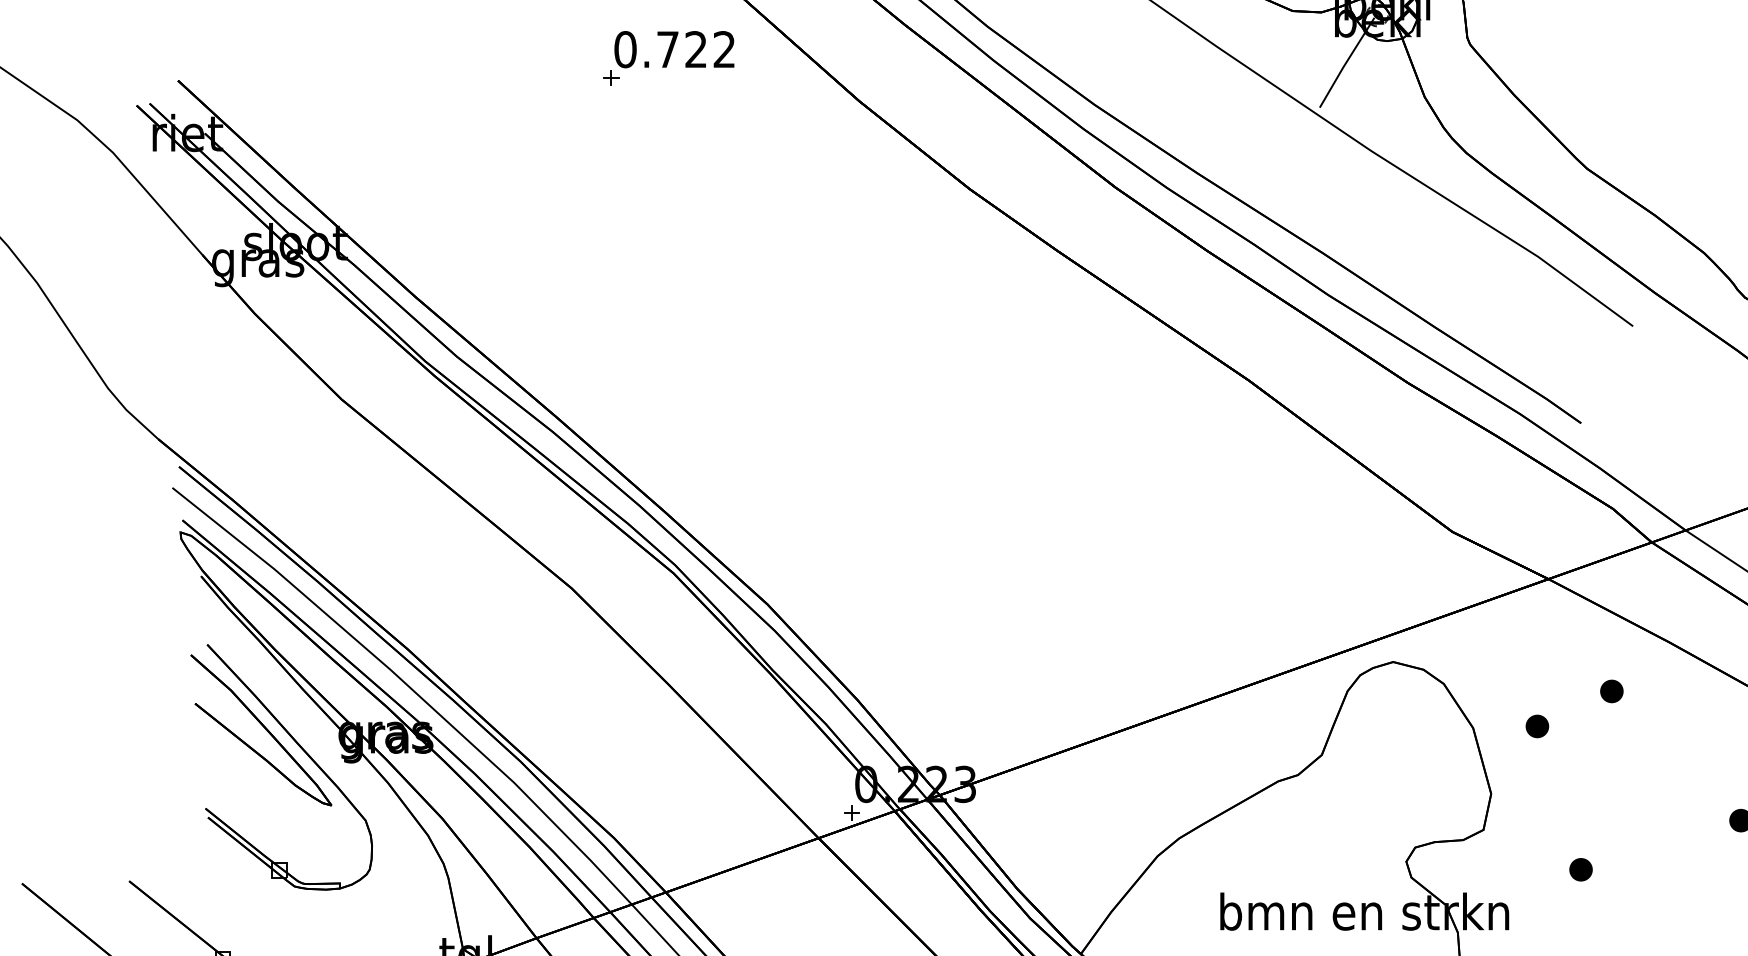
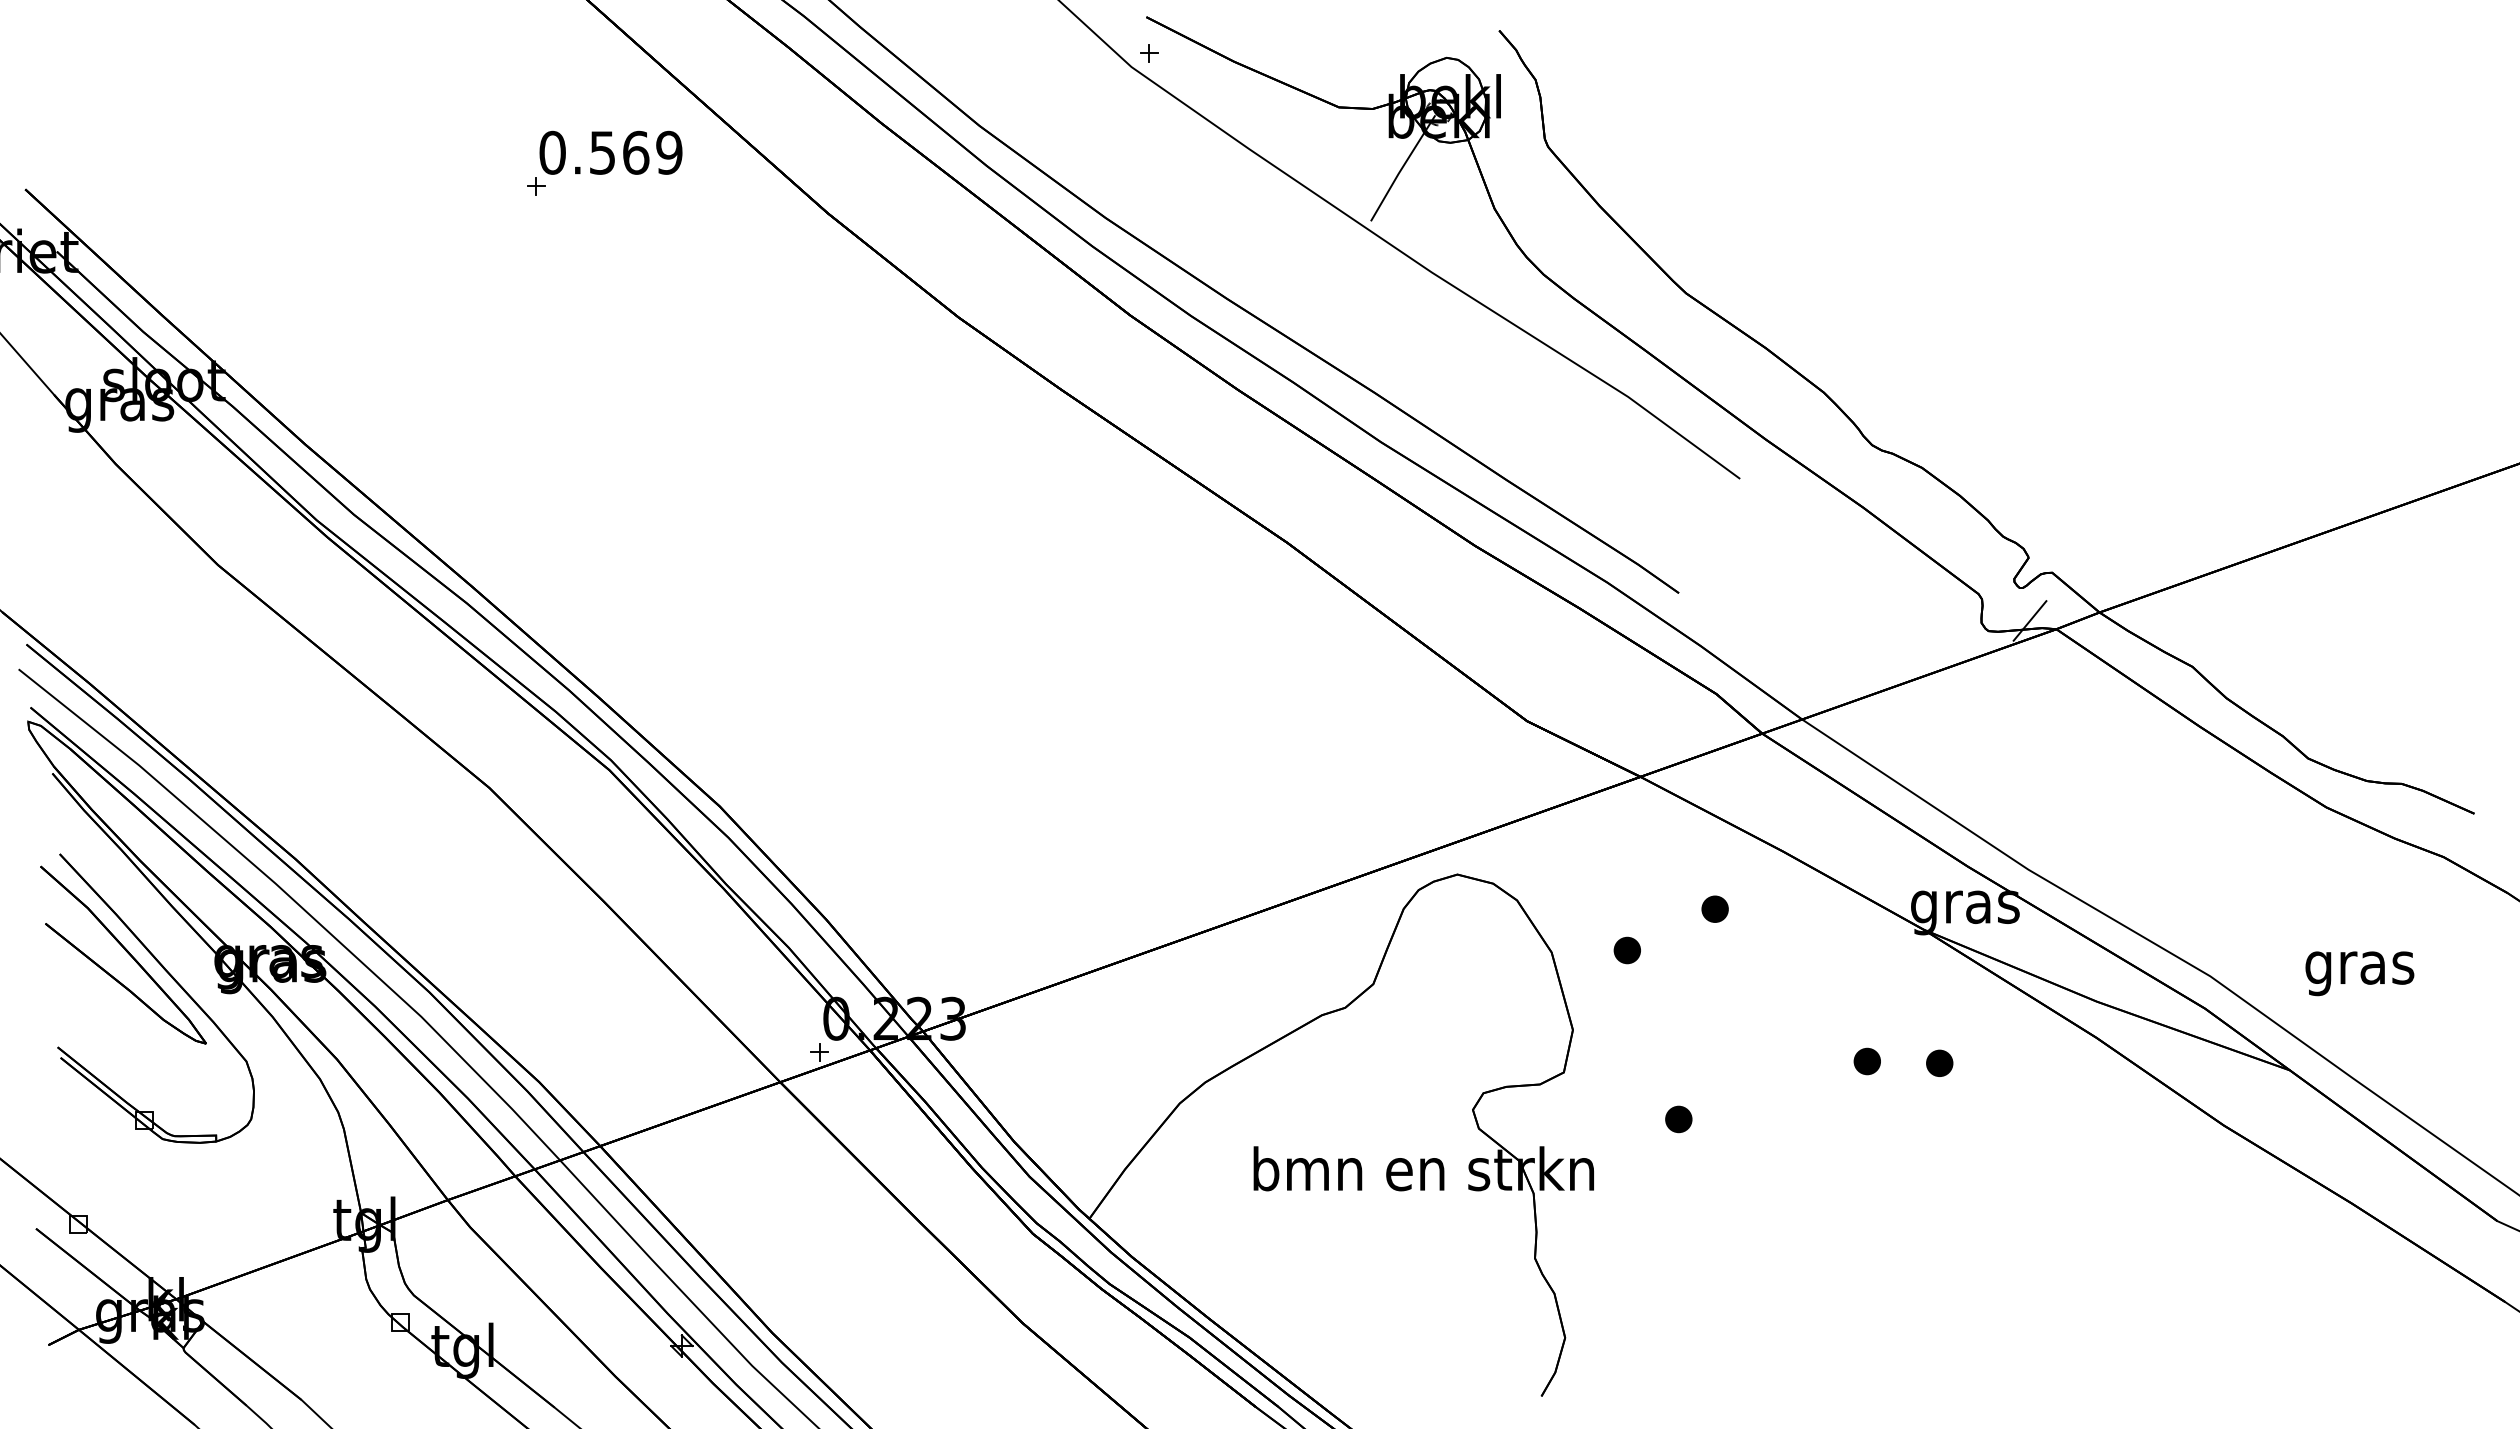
text: (696, 49) -> (636, 152), 0.722 -> 0.569

